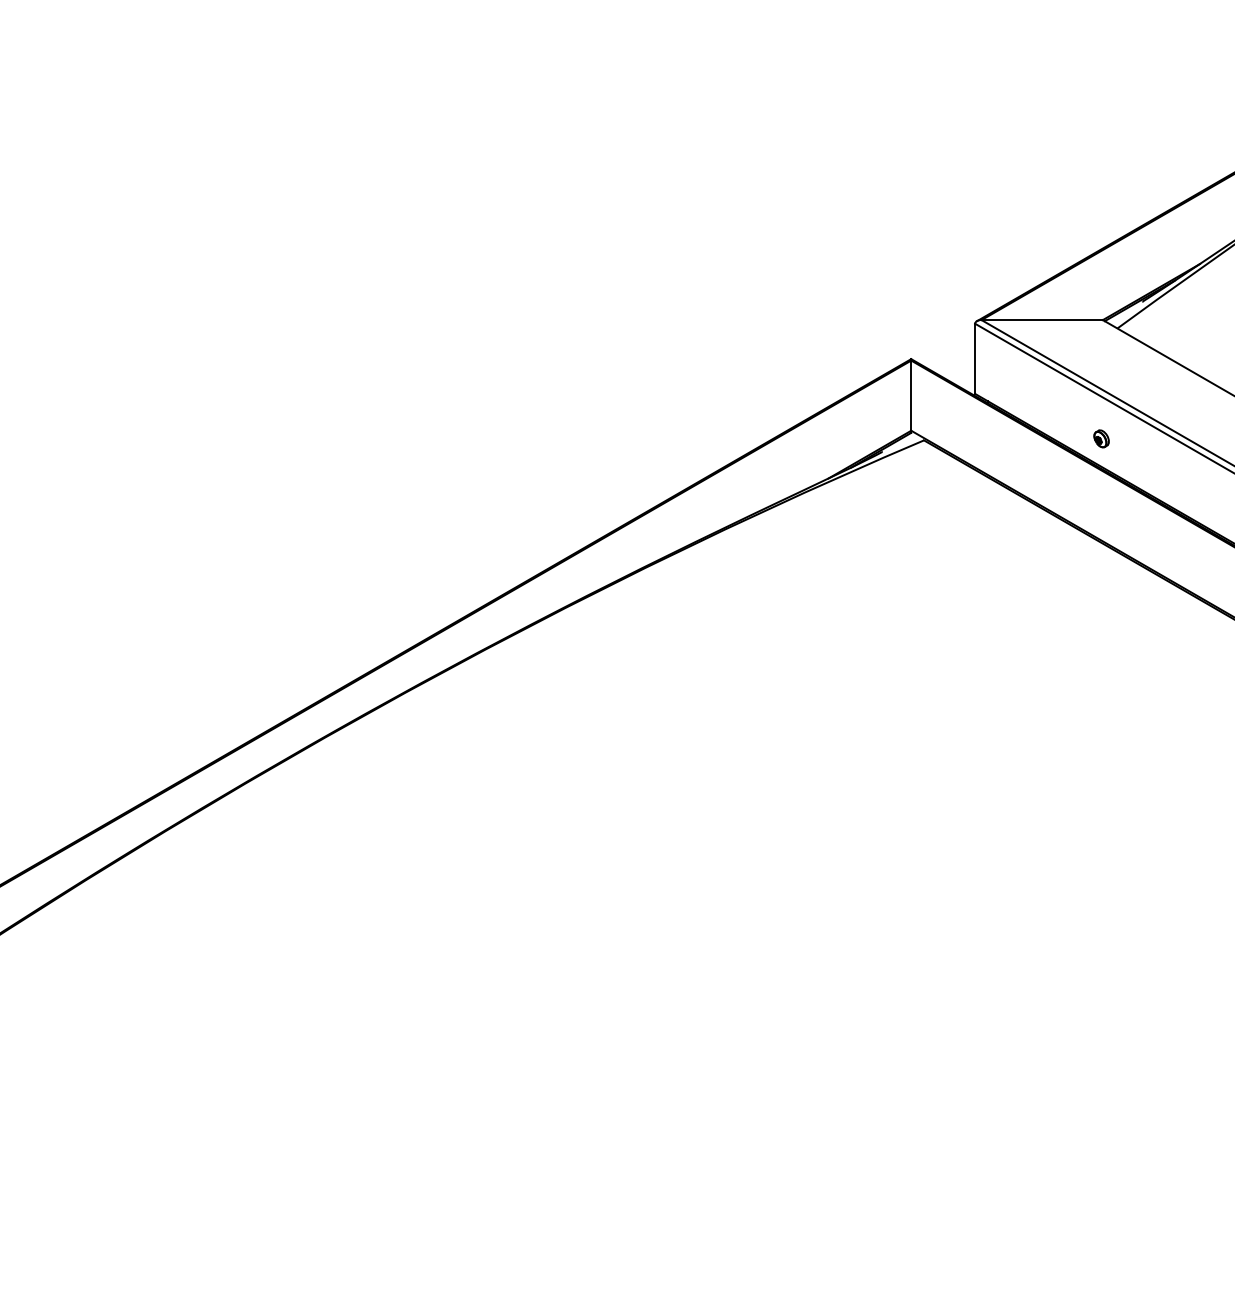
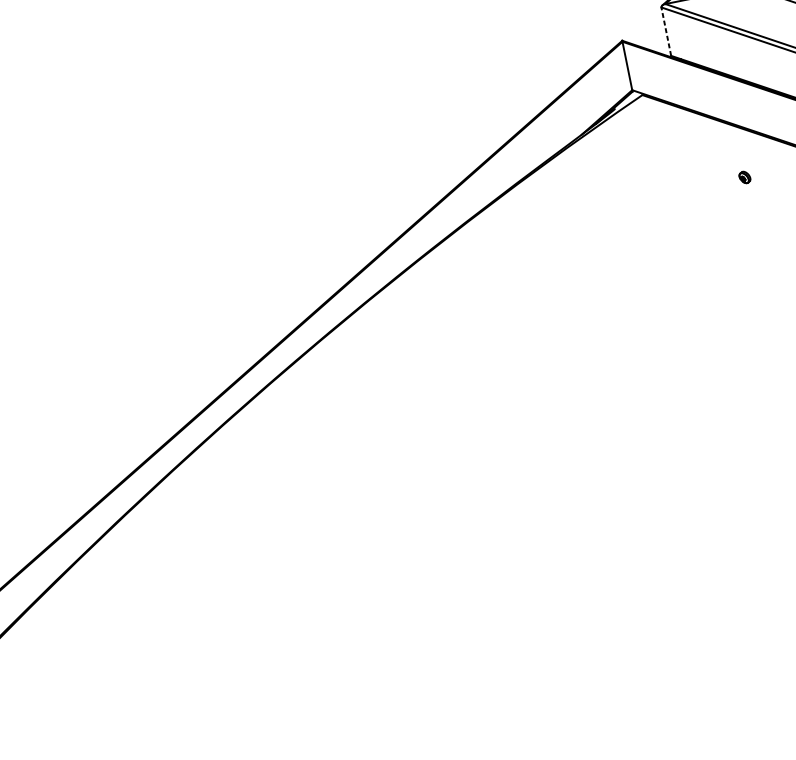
line: (975, 358) -> (666, 31), solid -> dashed
part: (1101, 438) -> (744, 177), moved

